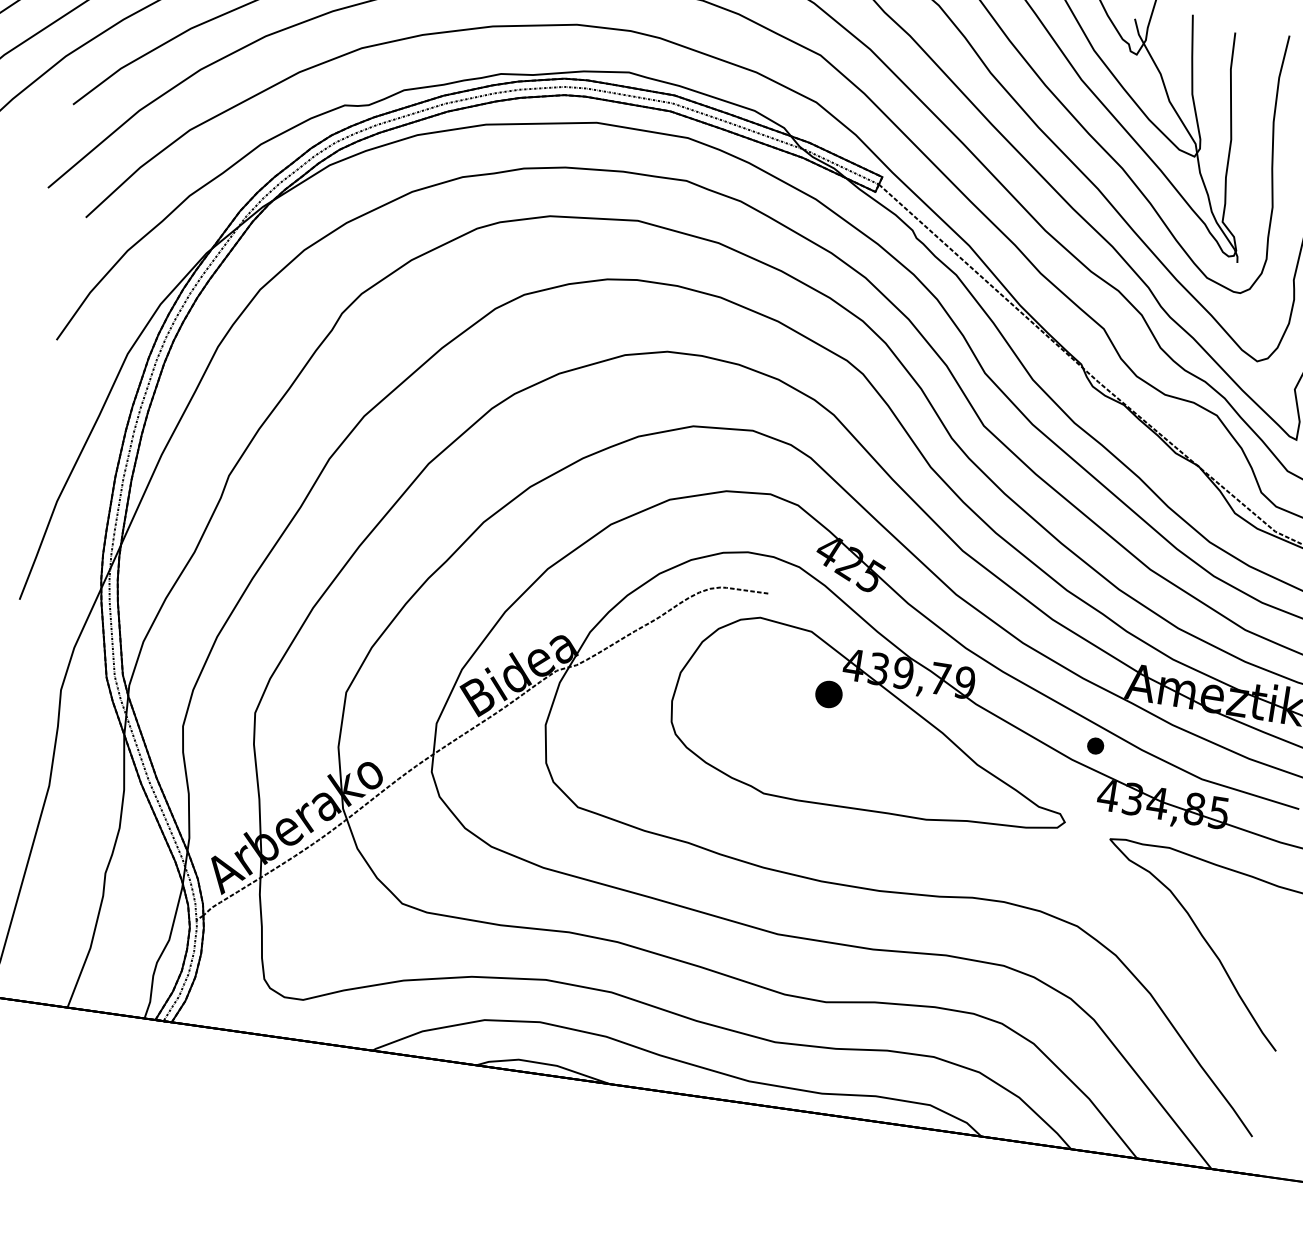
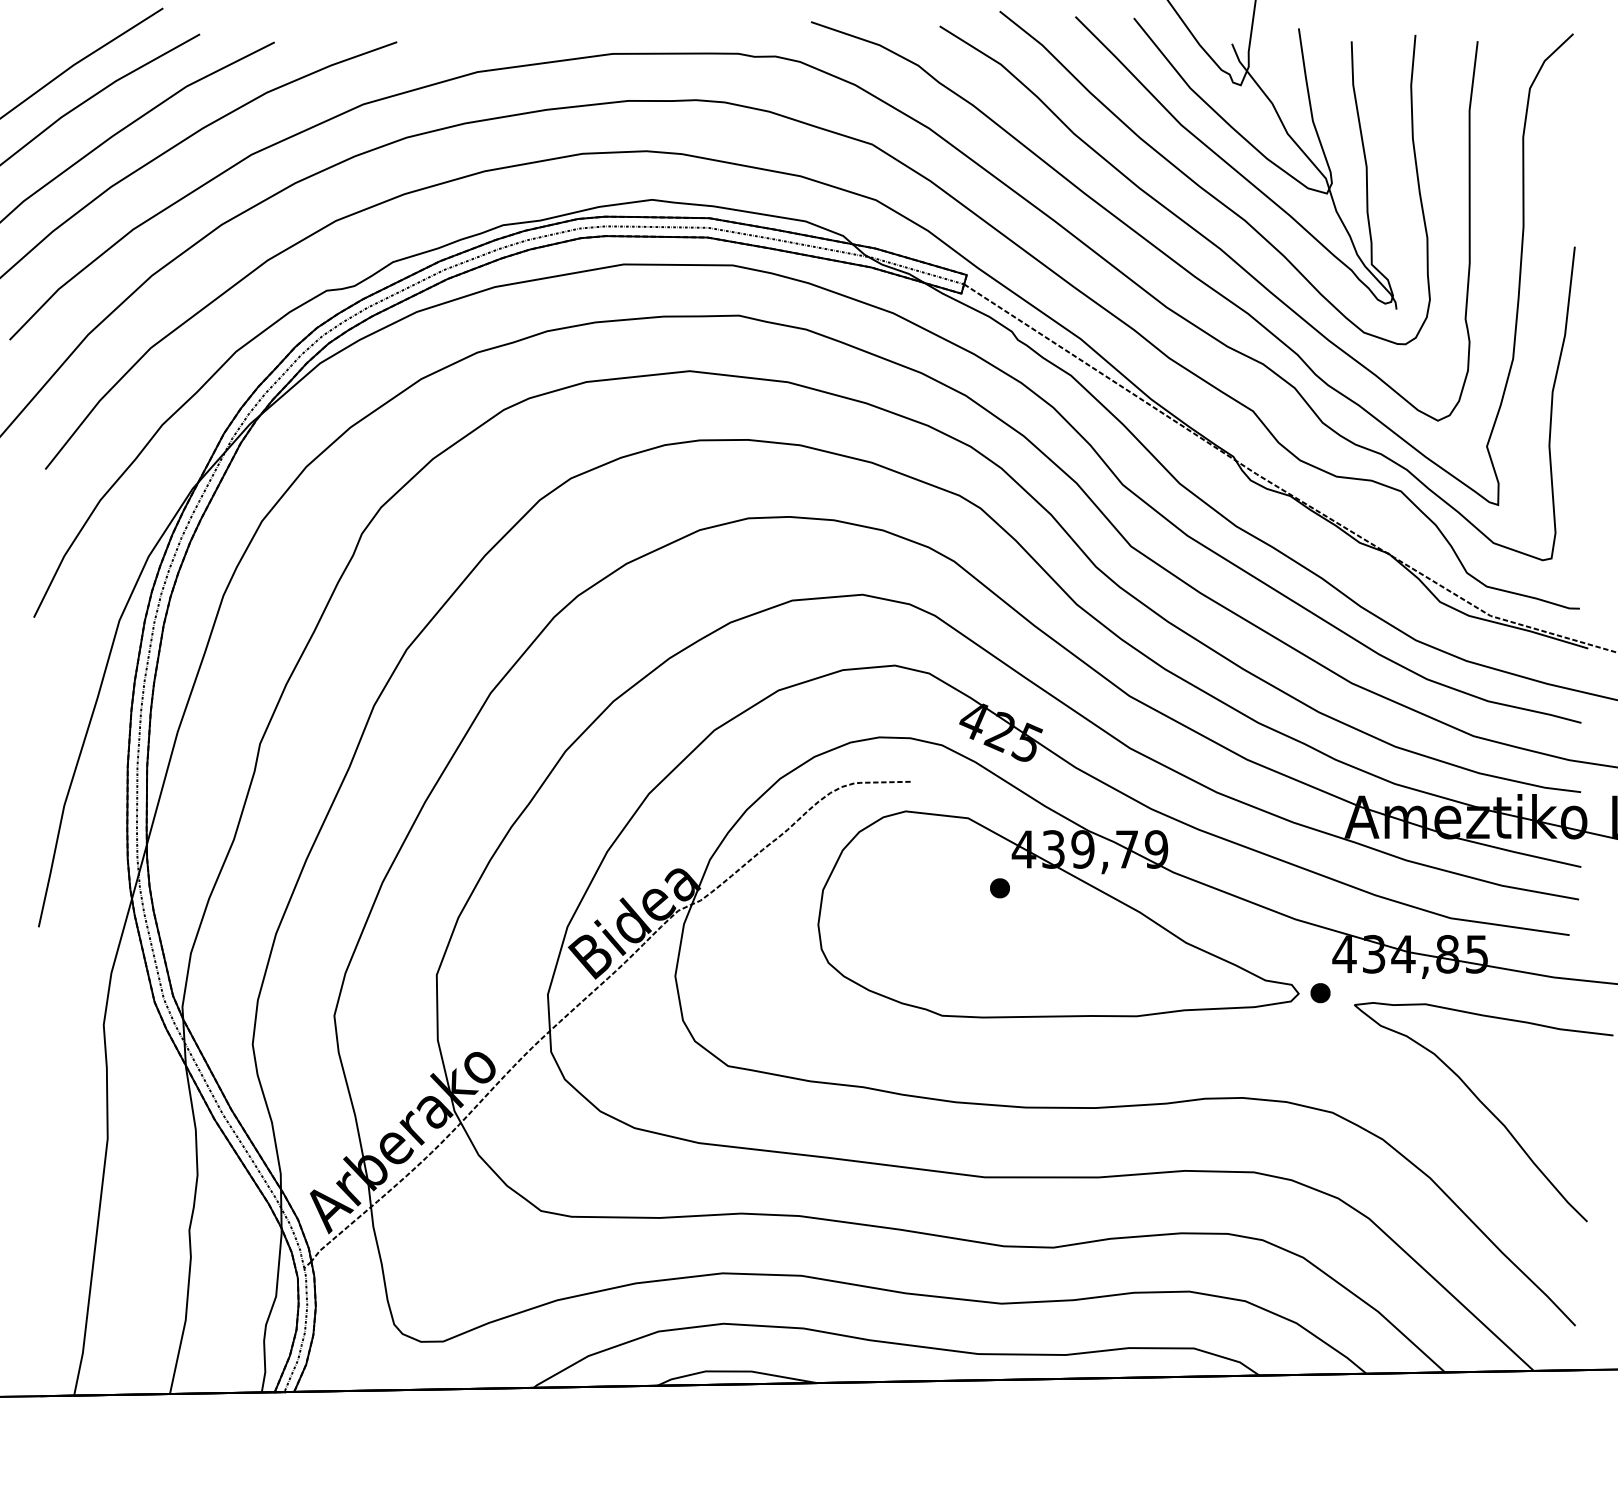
part: (828, 694) -> (999, 888), size x0.62
part: (1095, 746) -> (1320, 993), moved

